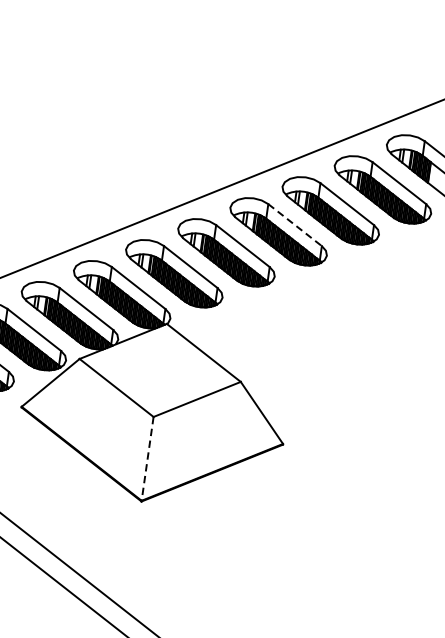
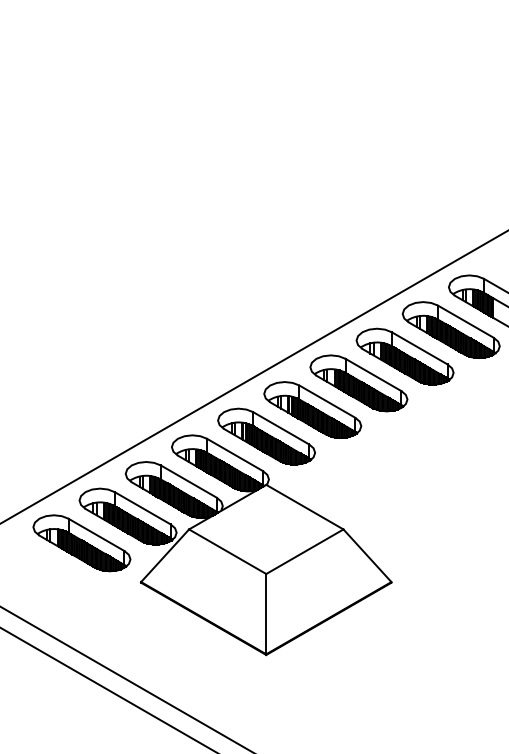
line: (295, 225) -> (373, 375), dashed -> solid
line: (147, 459) -> (266, 614), dashed -> solid

